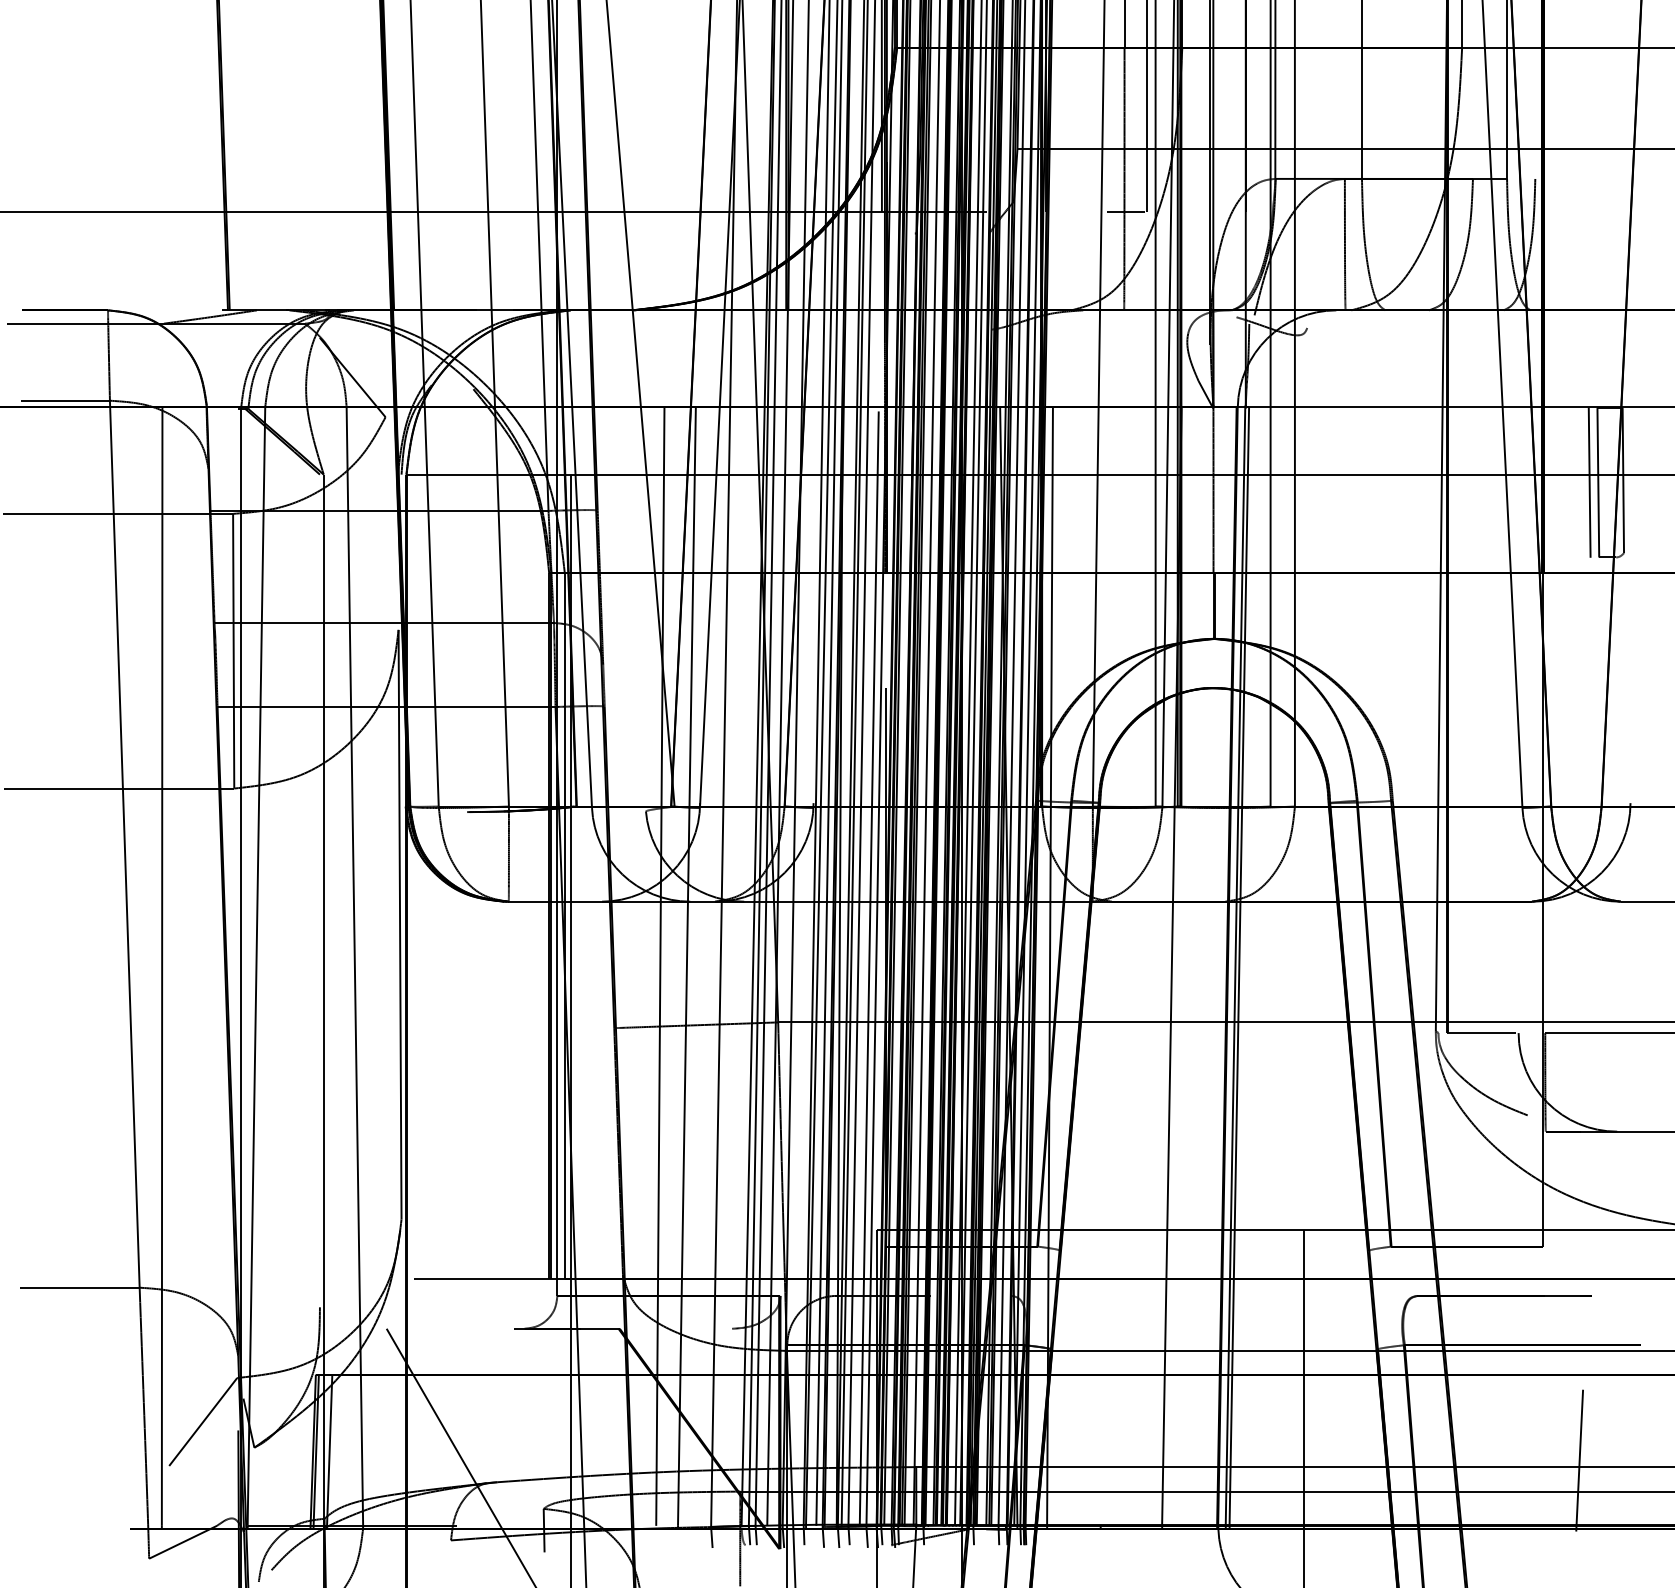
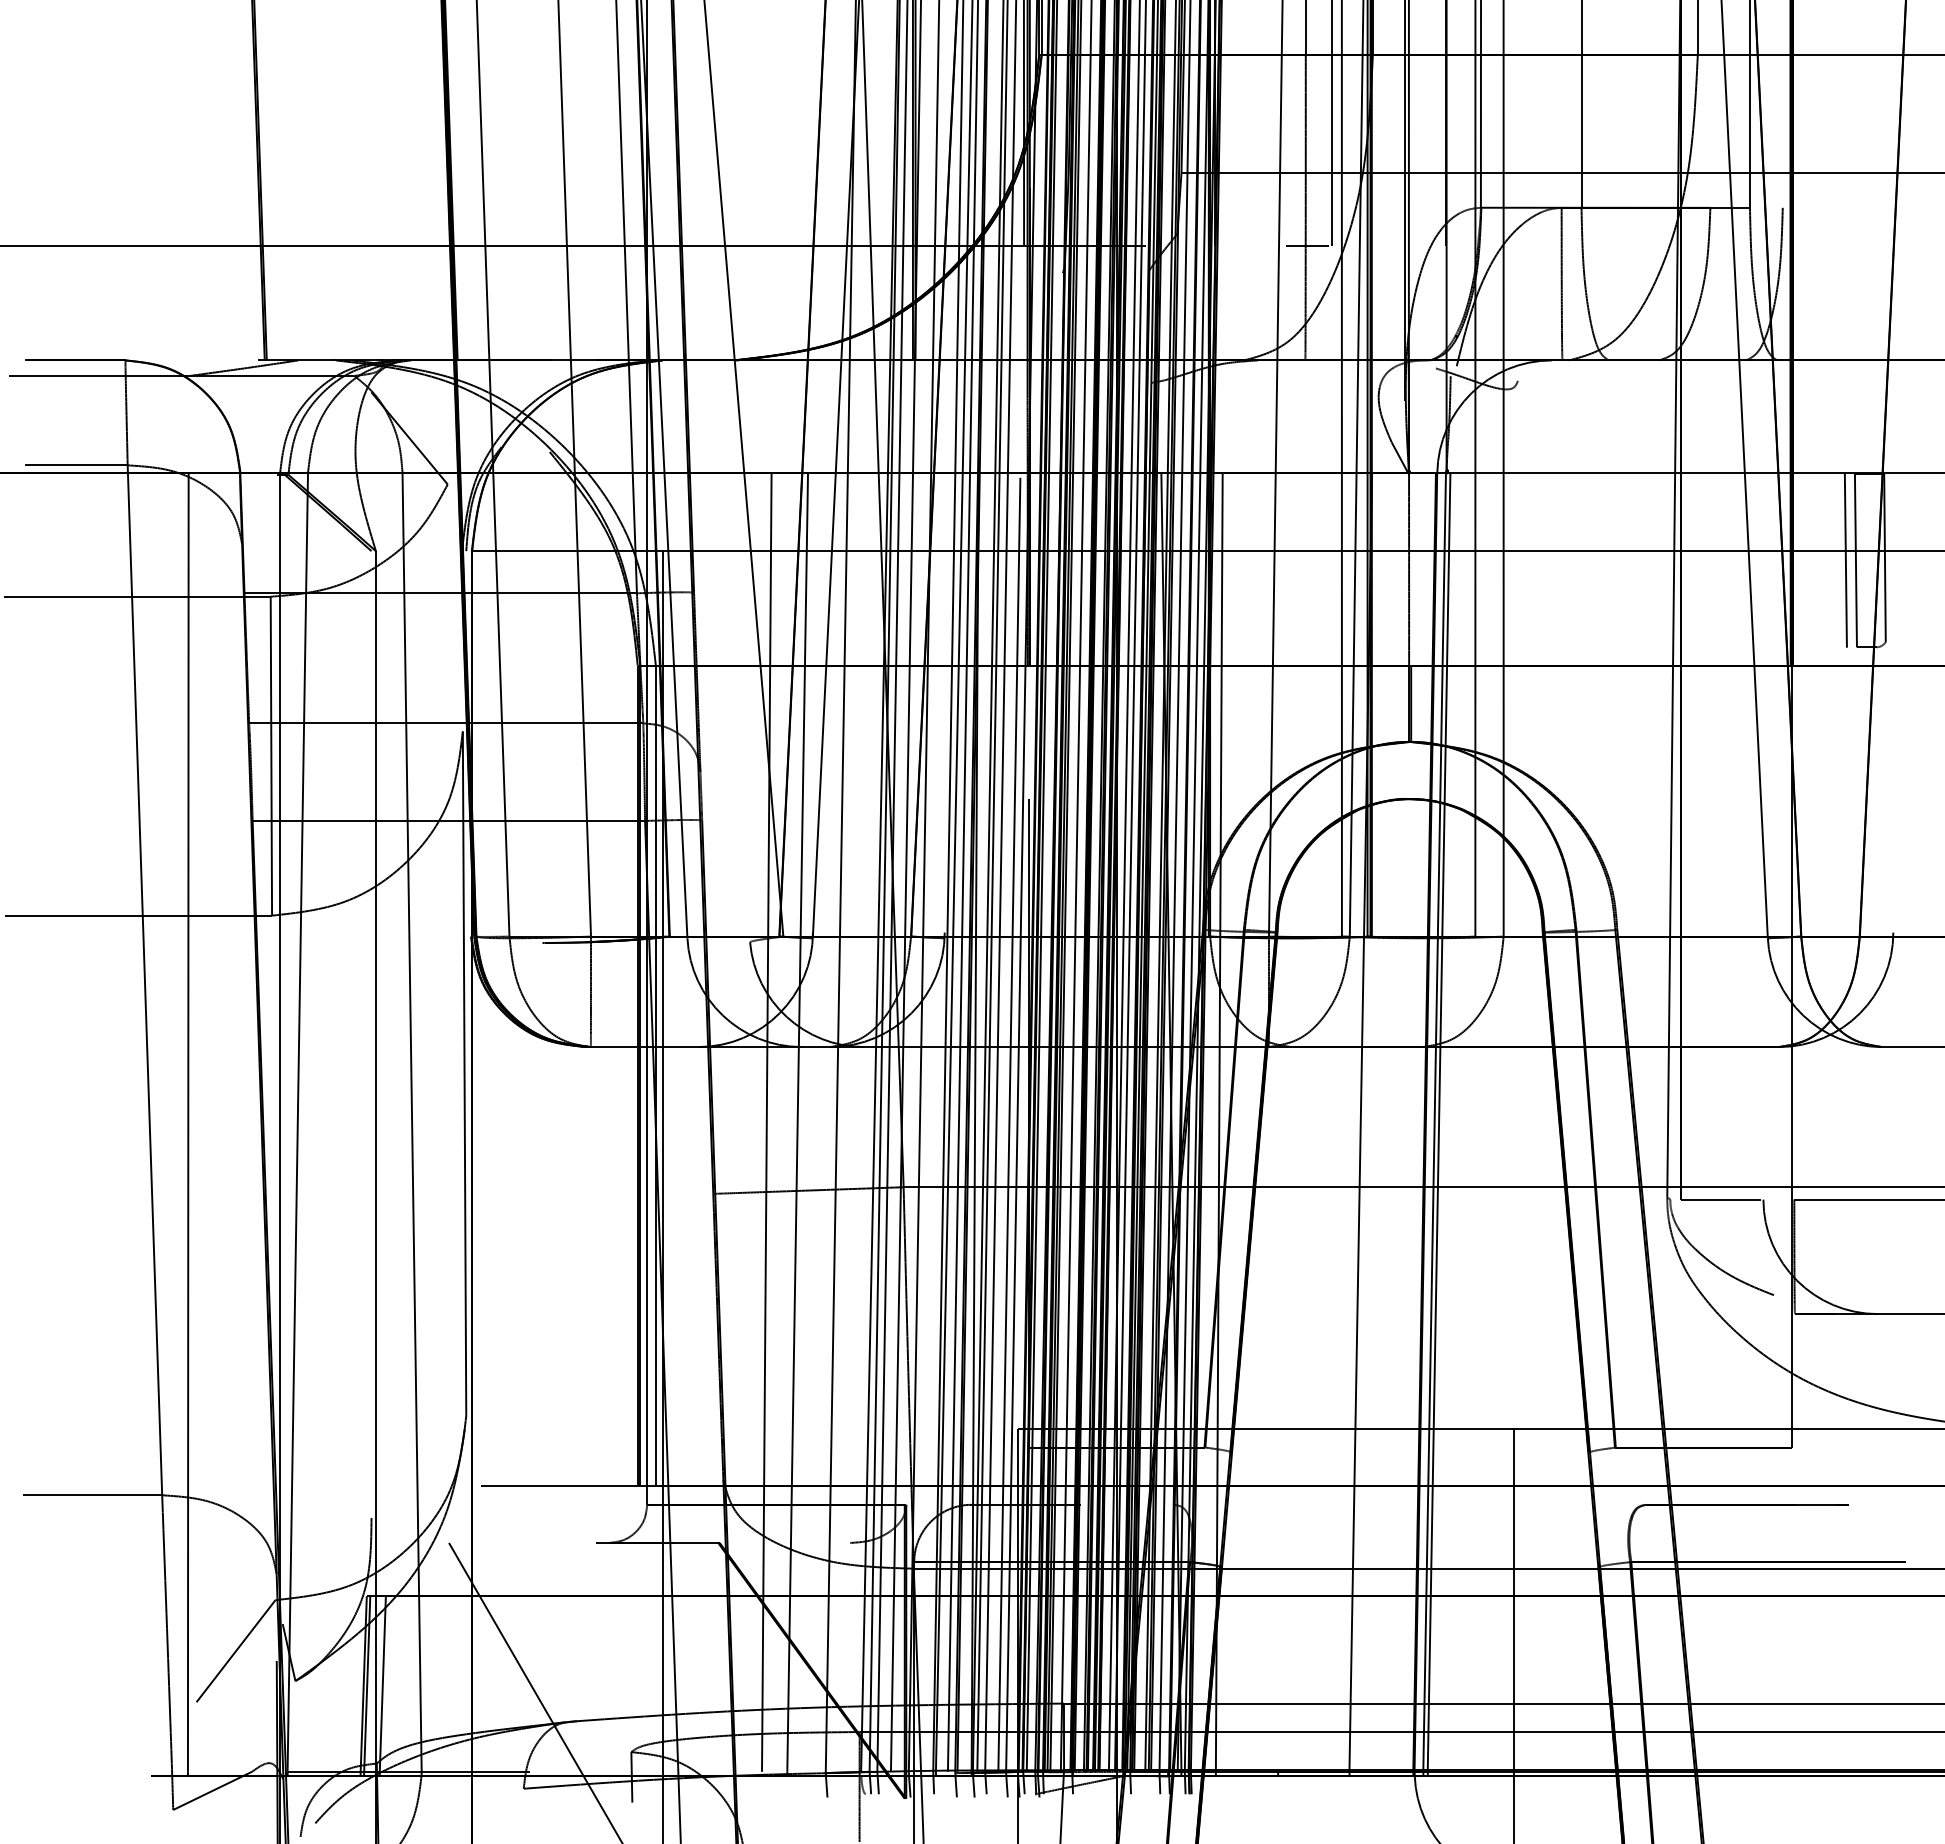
line: (1579, 1460) -> (1834, 1695), removed

